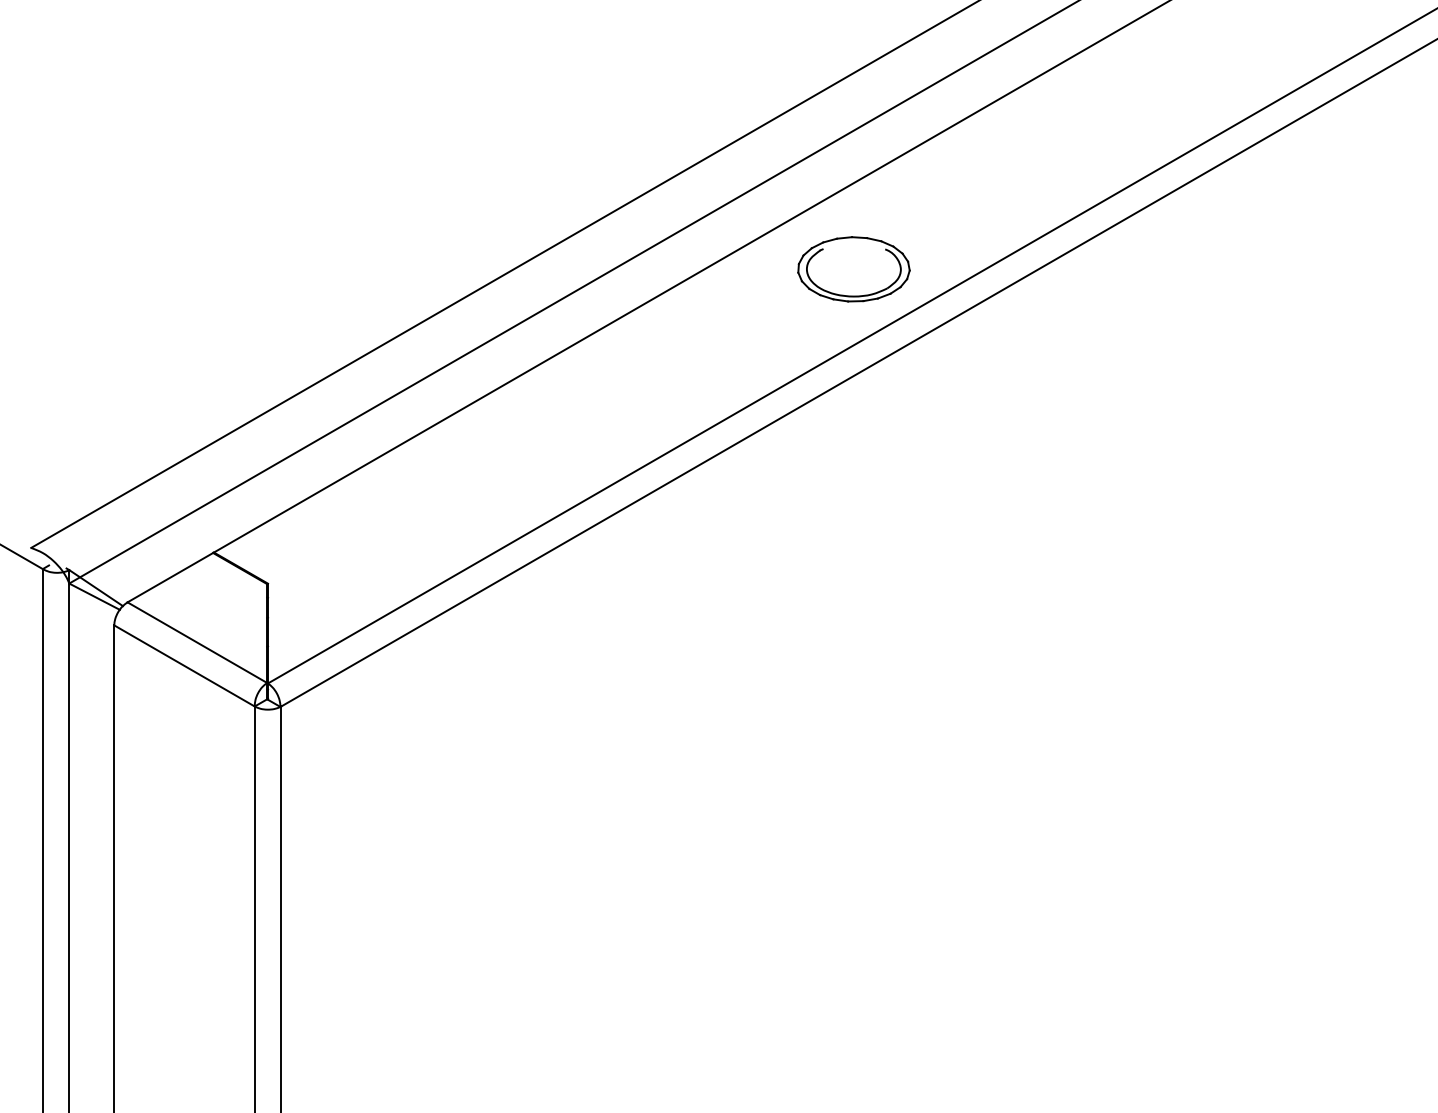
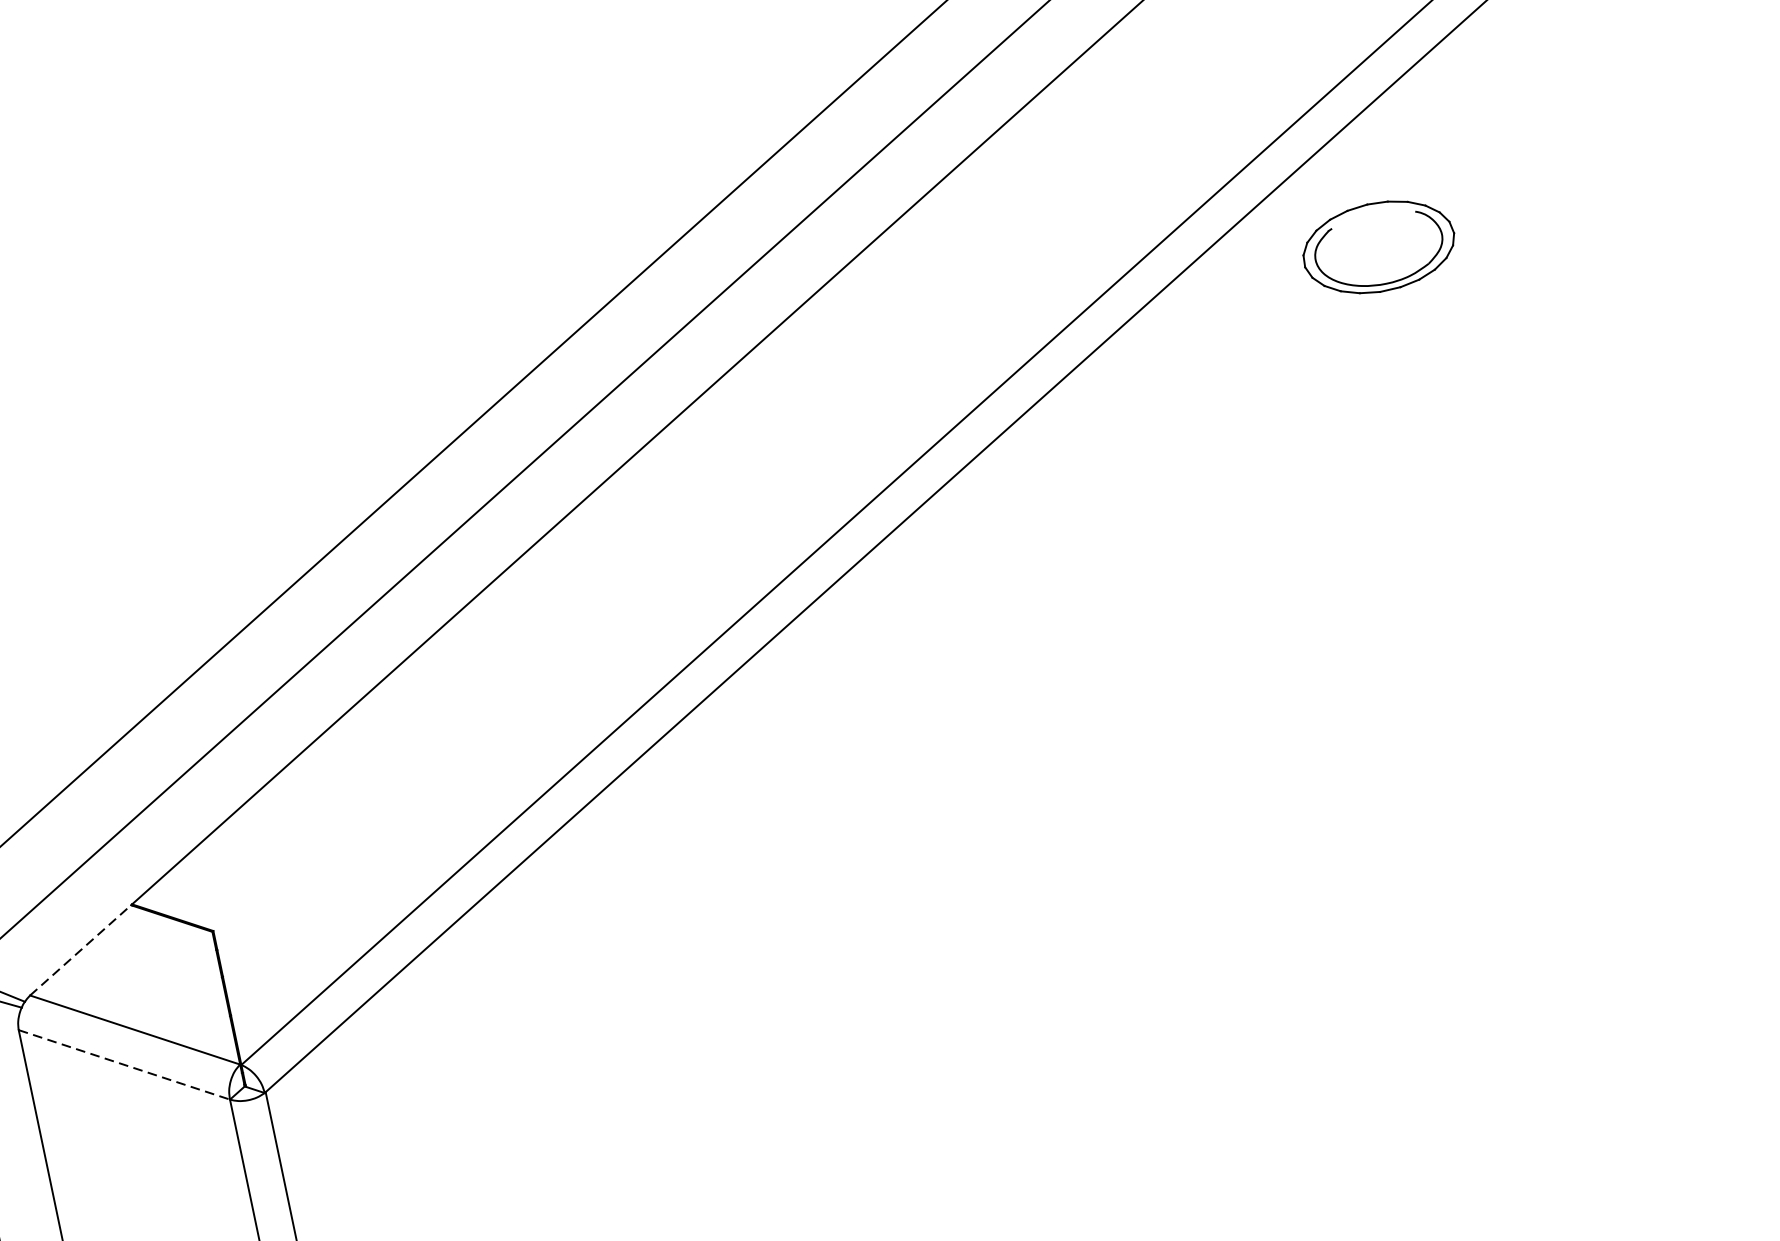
part: (853, 269) -> (1378, 247), moved
line: (170, 577) -> (80, 950), solid -> dashed
line: (184, 666) -> (124, 1065), solid -> dashed

